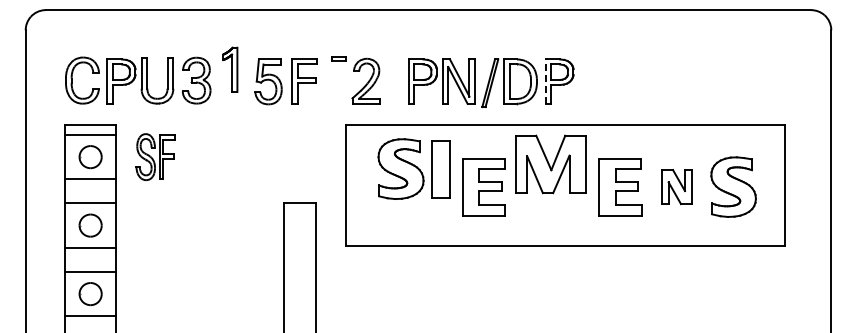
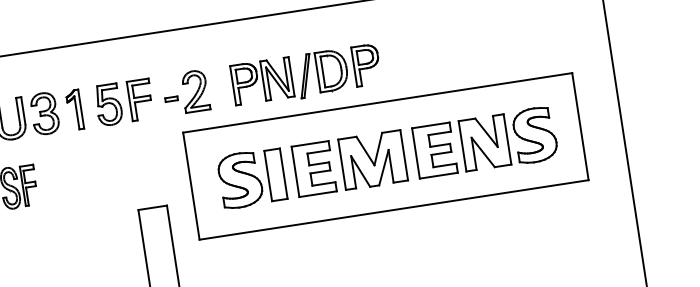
part: (338, 58) -> (171, 98), moved
part: (230, 69) -> (75, 109), moved
line: (545, 81) -> (354, 67), dashed -> solid
part: (550, 164) -> (372, 160), moved
part: (413, 168) -> (251, 178), moved
part: (676, 186) -> (484, 142), size x1.67

